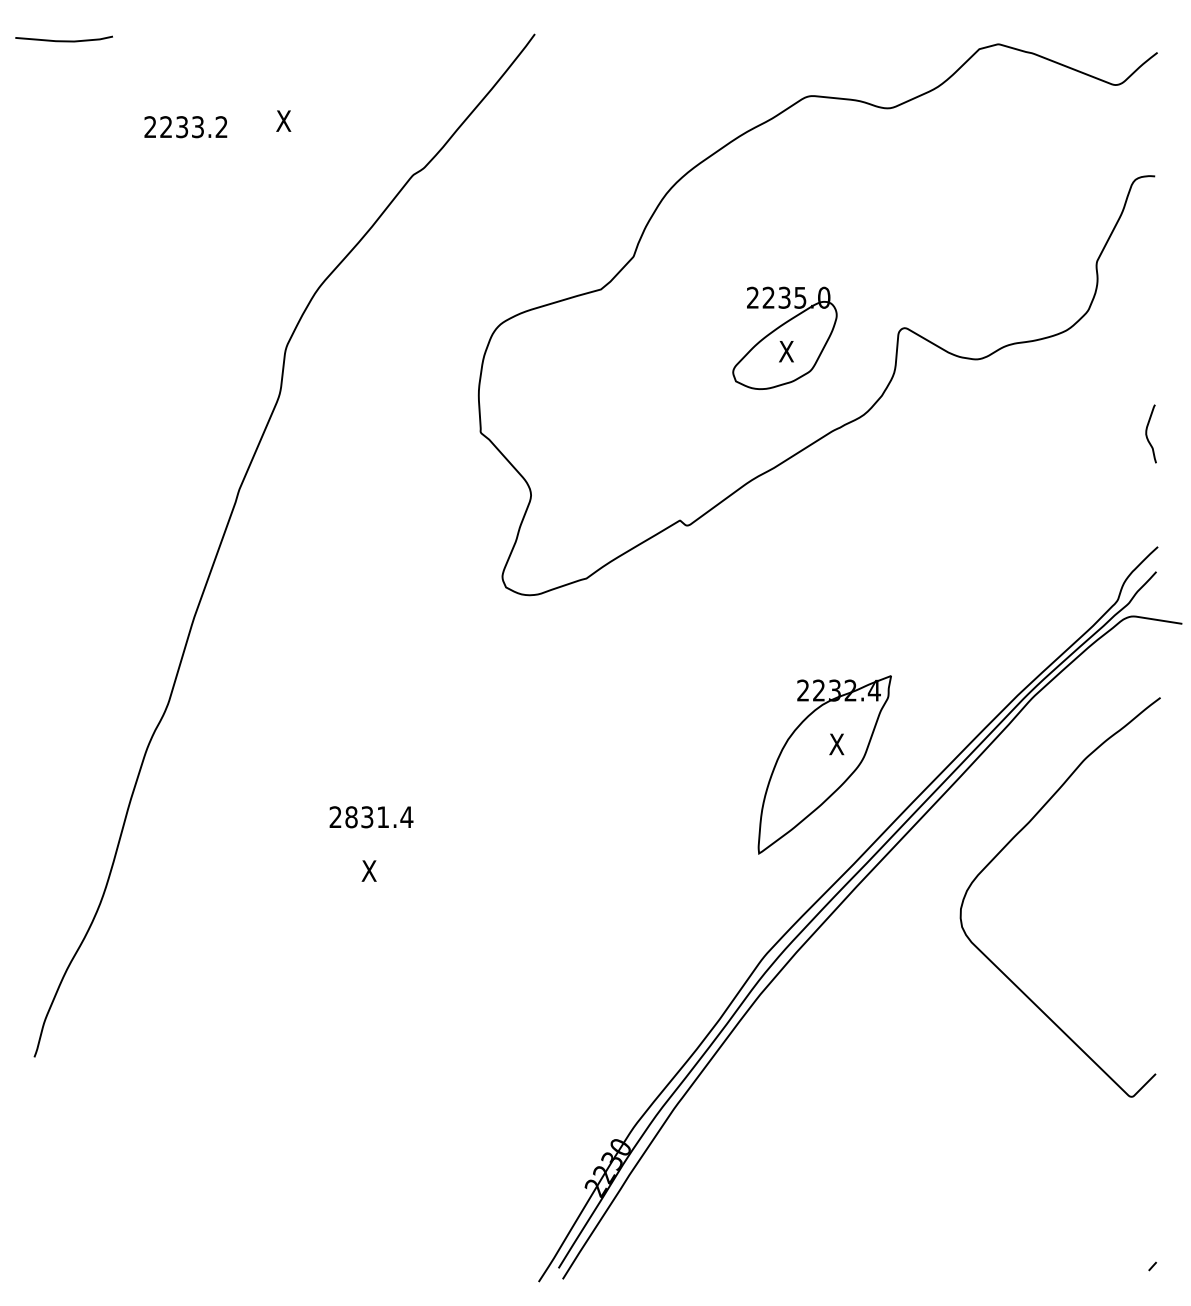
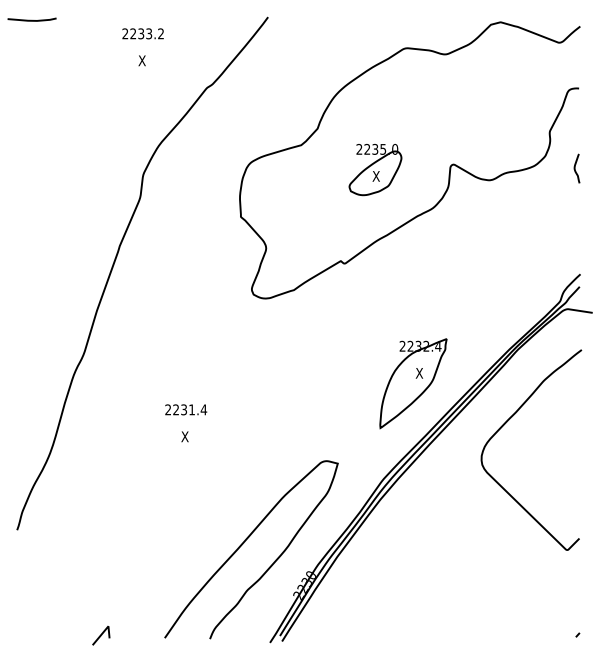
text: (184, 126) -> (142, 33), moved
part: (784, 339) -> (375, 170), moved
curve: (1147, 433) -> (575, 168), moved
text: (352, 816) -> (176, 409), 2831.4 -> 2231.4
curve: (487, 1083) -> (244, 543), added
line: (202, 1267) -> (101, 635), added

